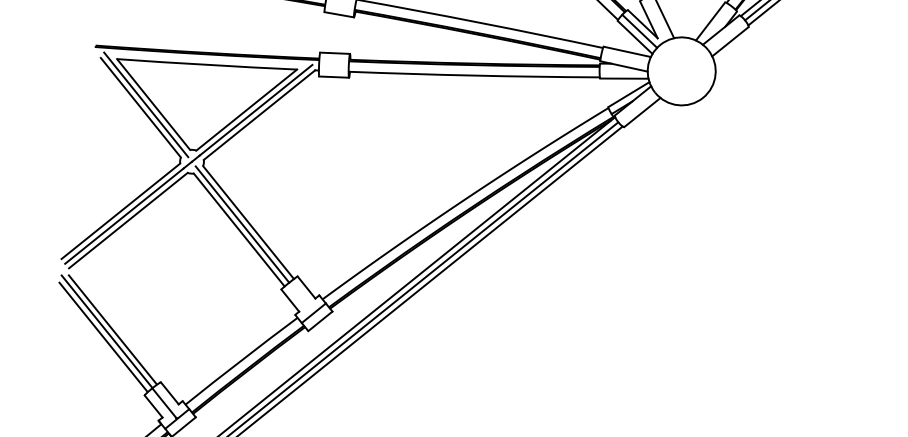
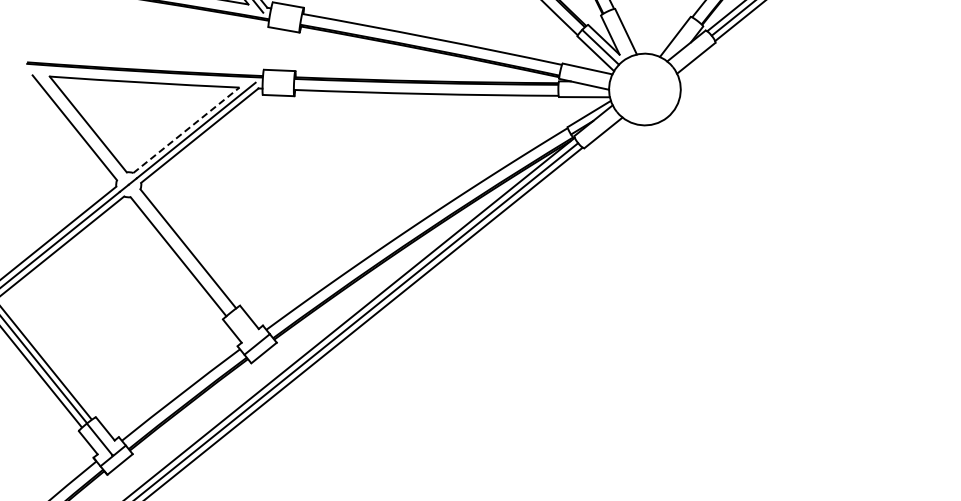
line: (146, 104) -> (80, 124), removed
line: (246, 110) -> (186, 130), solid -> dashed
line: (242, 224) -> (181, 250), removed

